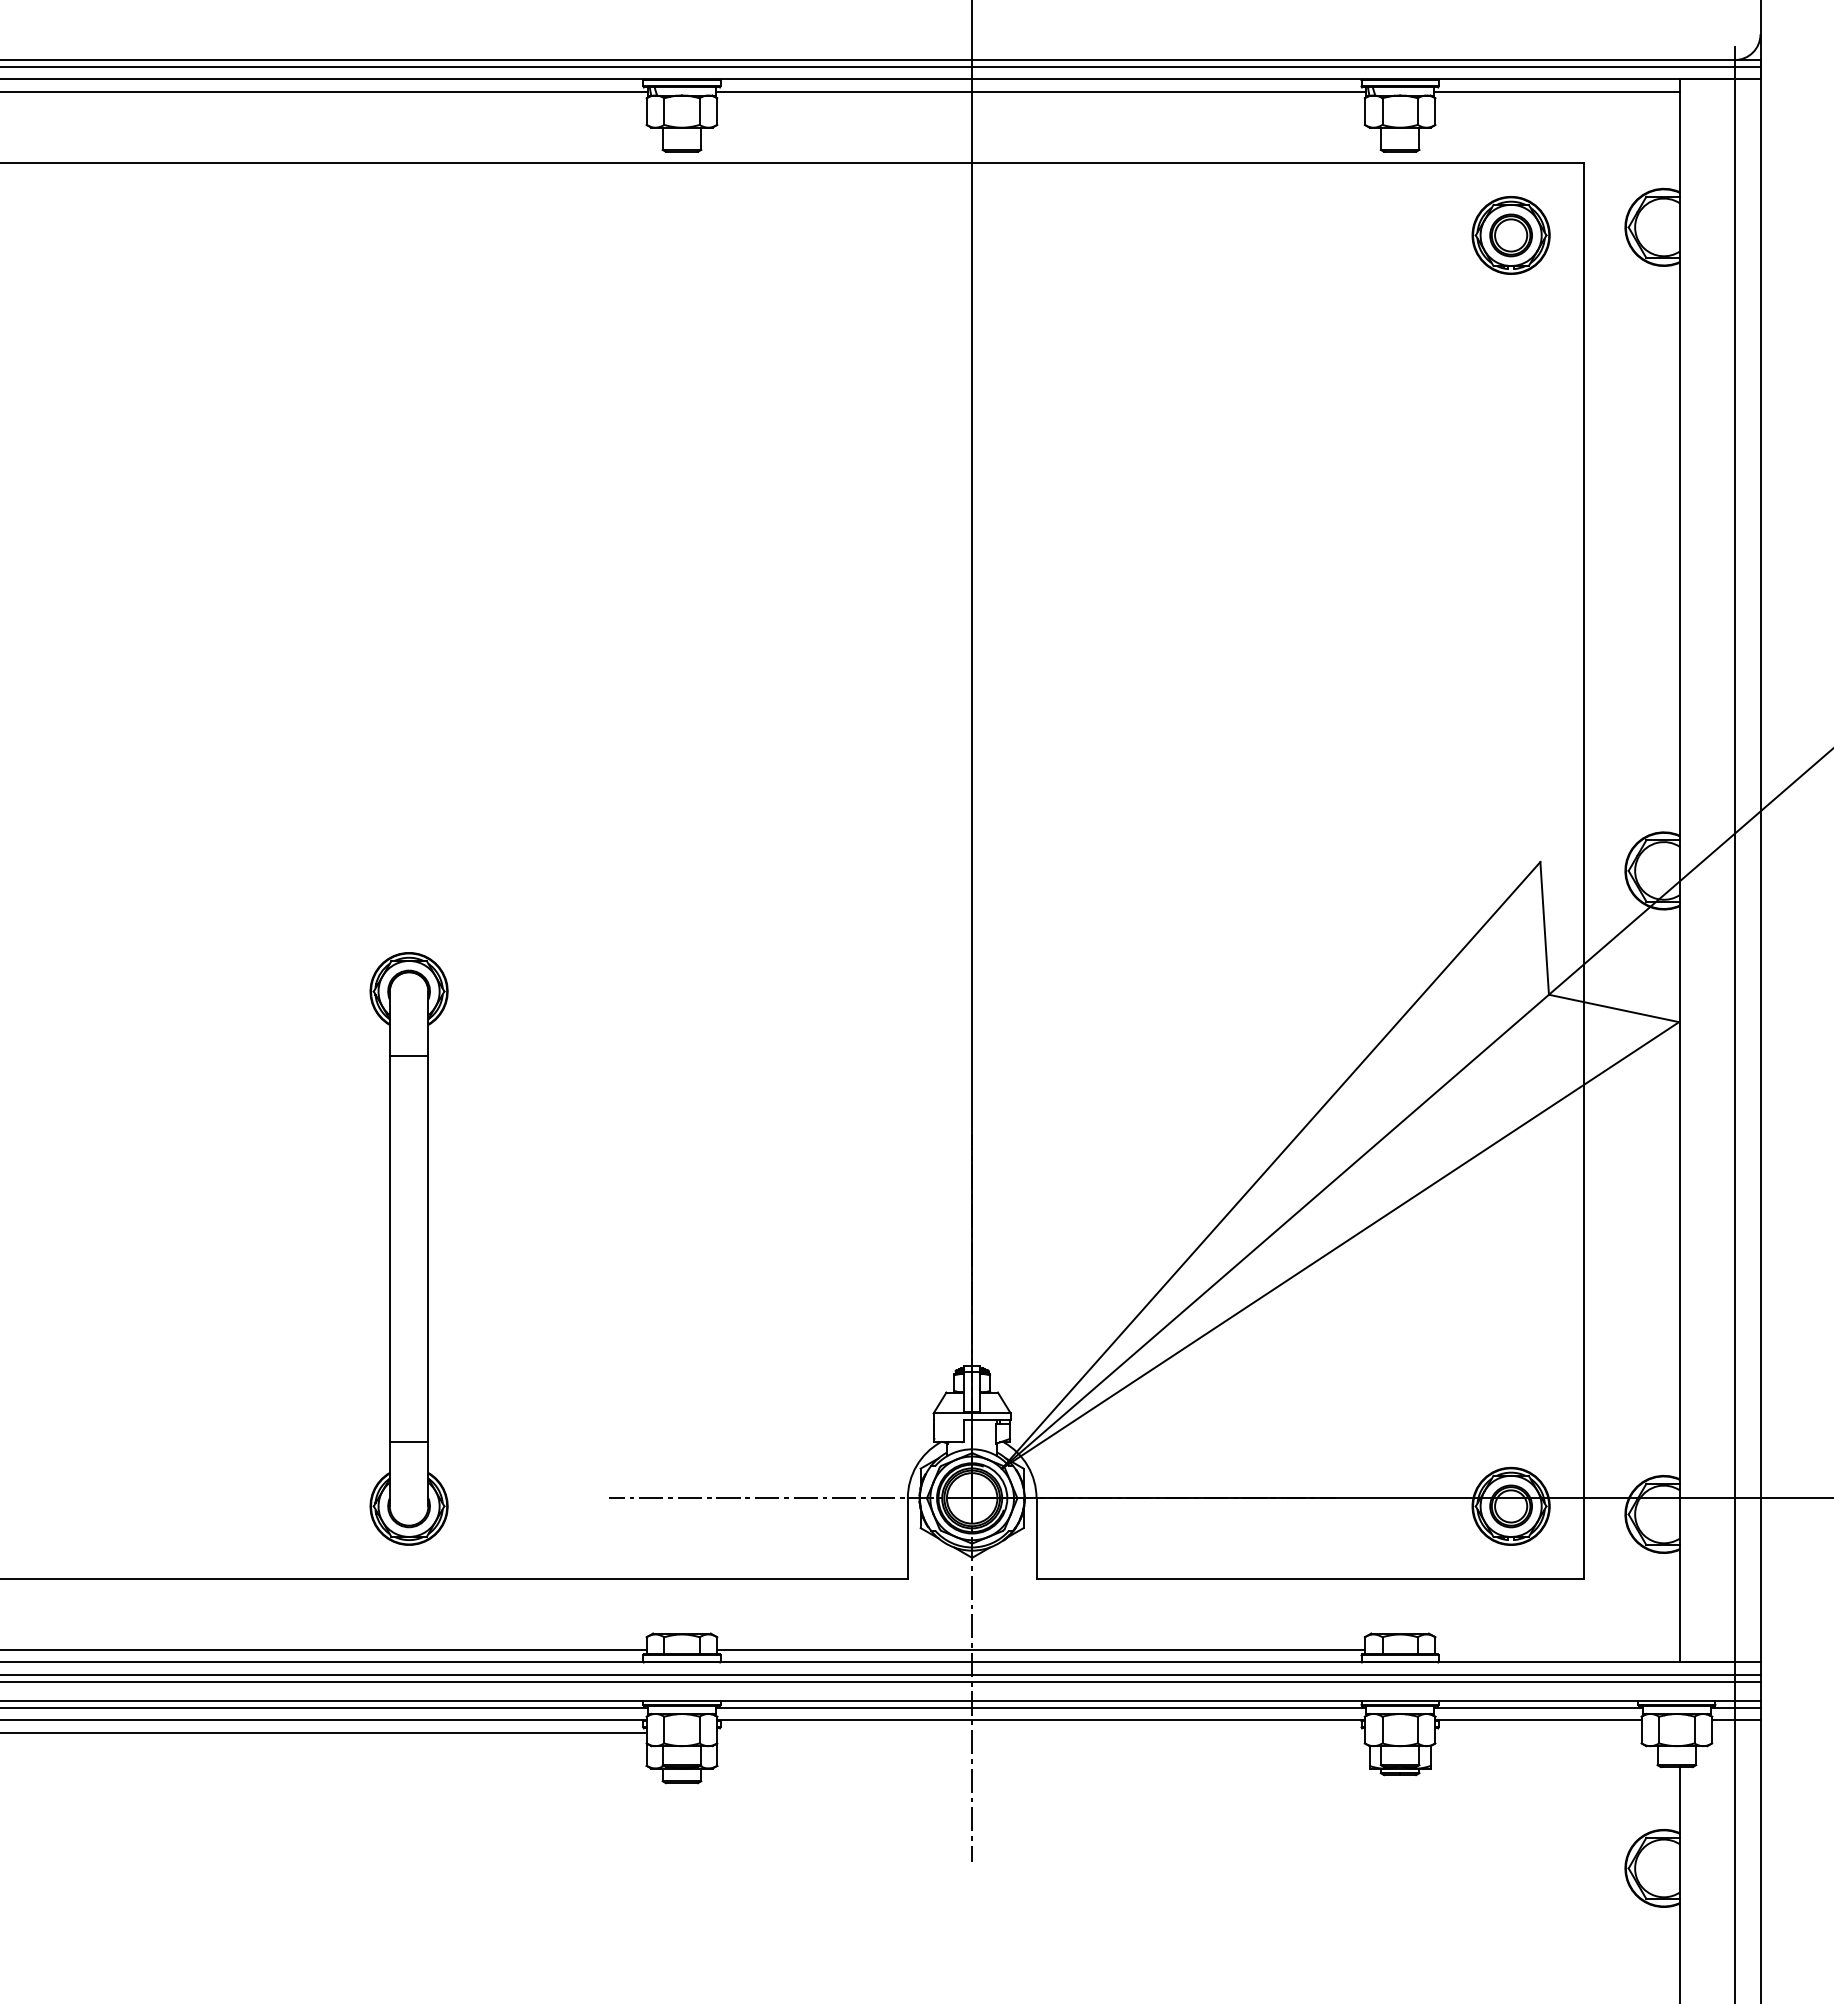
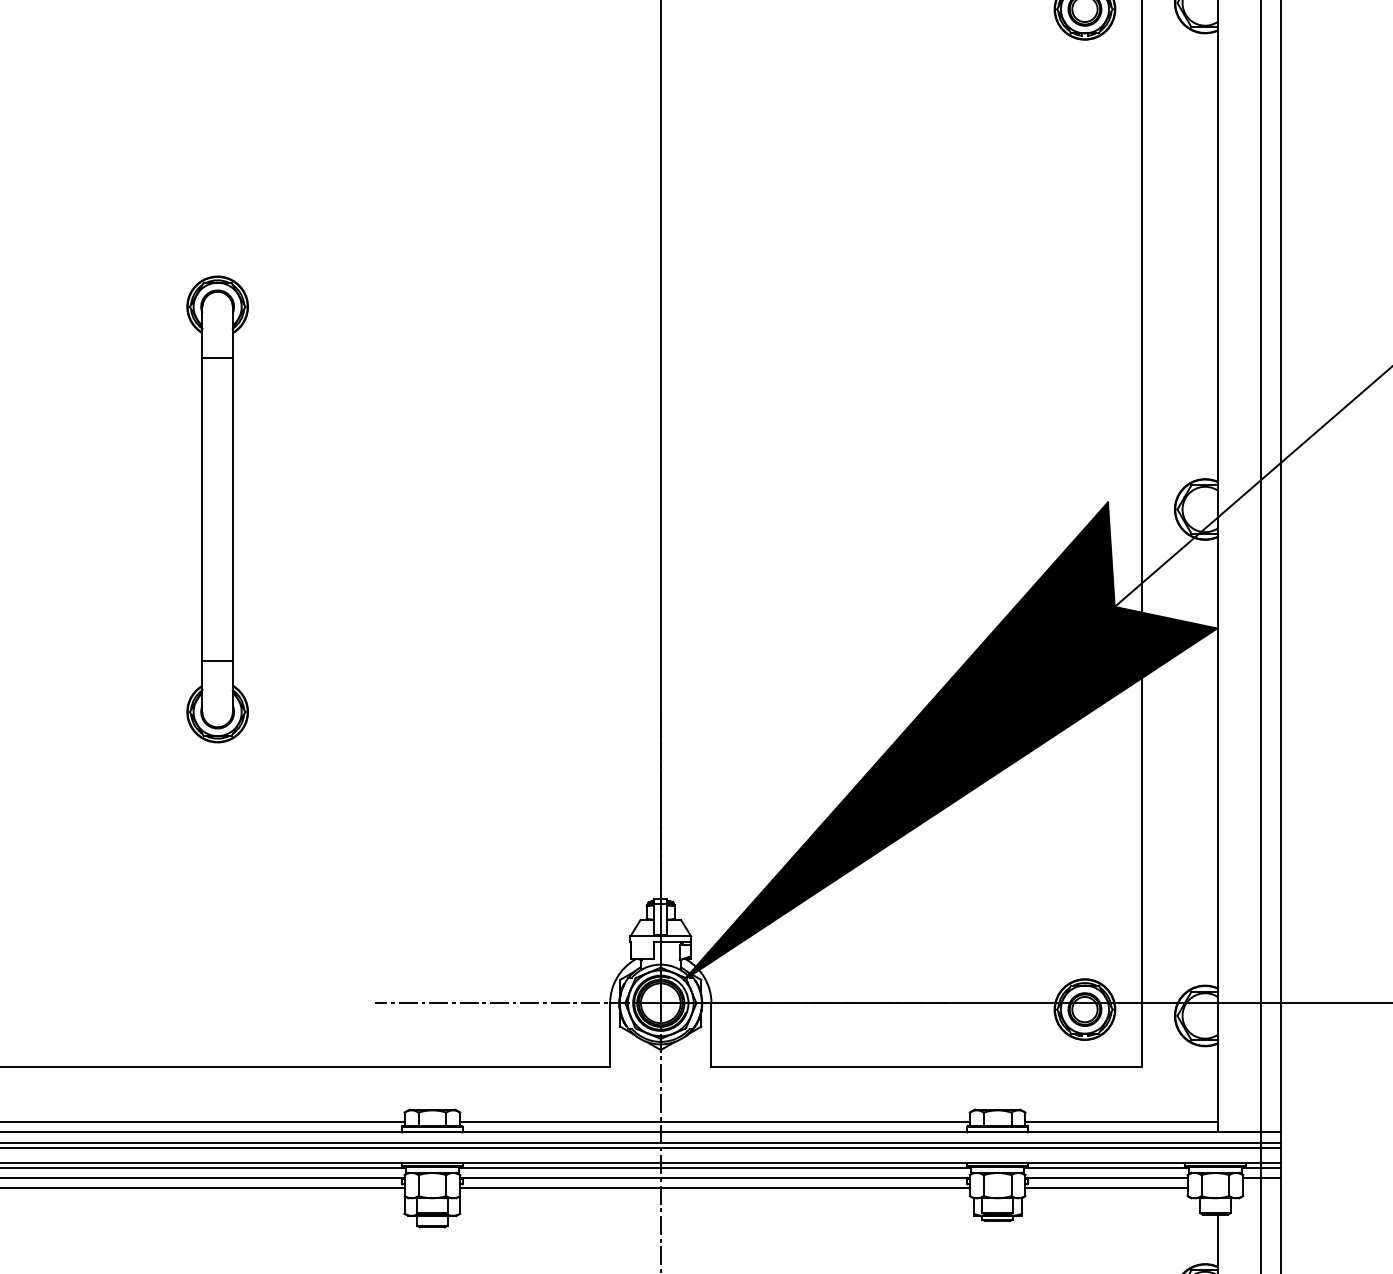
fill: (1340, 1165) -> (950, 741), added
part: (408, 1248) -> (217, 509), moved
line: (1557, 1649) -> (1121, 1122), added
line: (1040, 1733) -> (714, 1188), added
line: (1538, 1733) -> (1106, 1188), added

